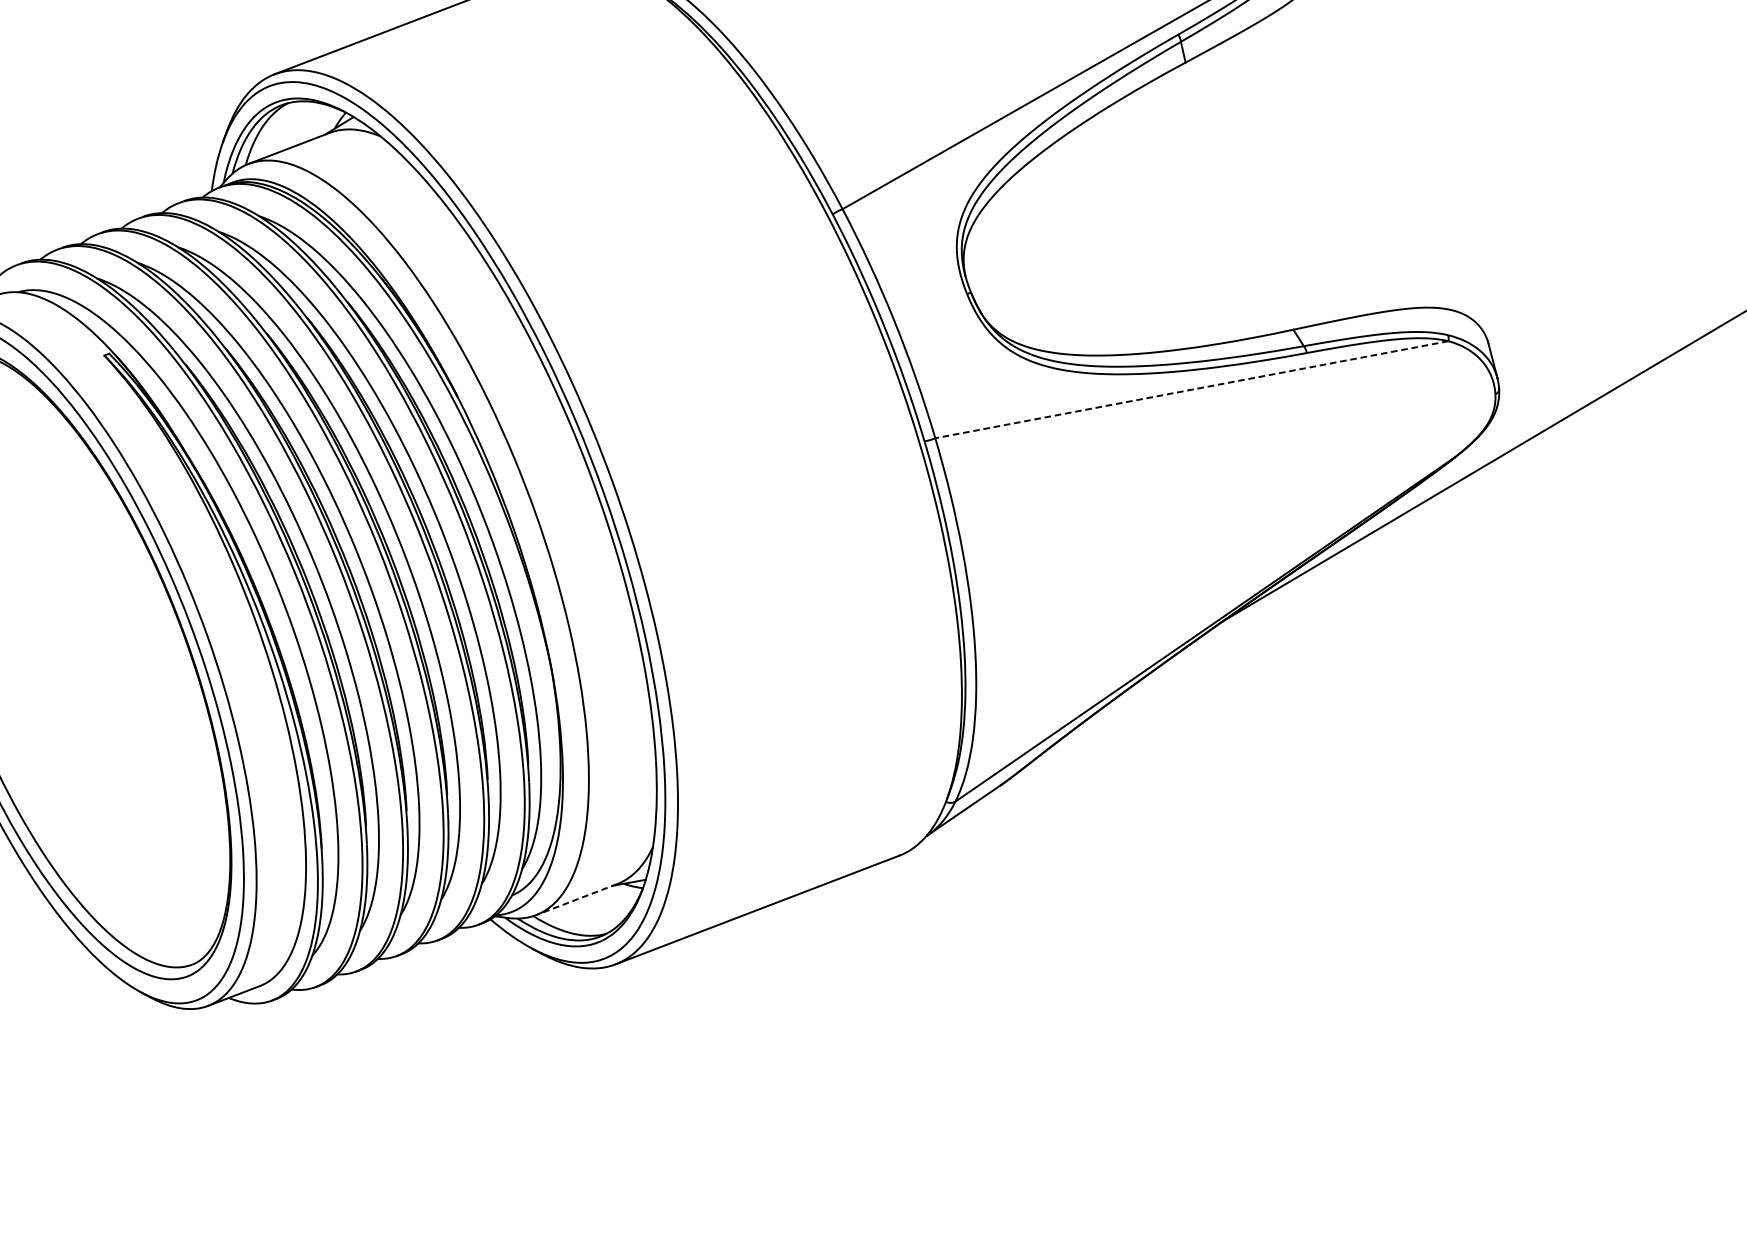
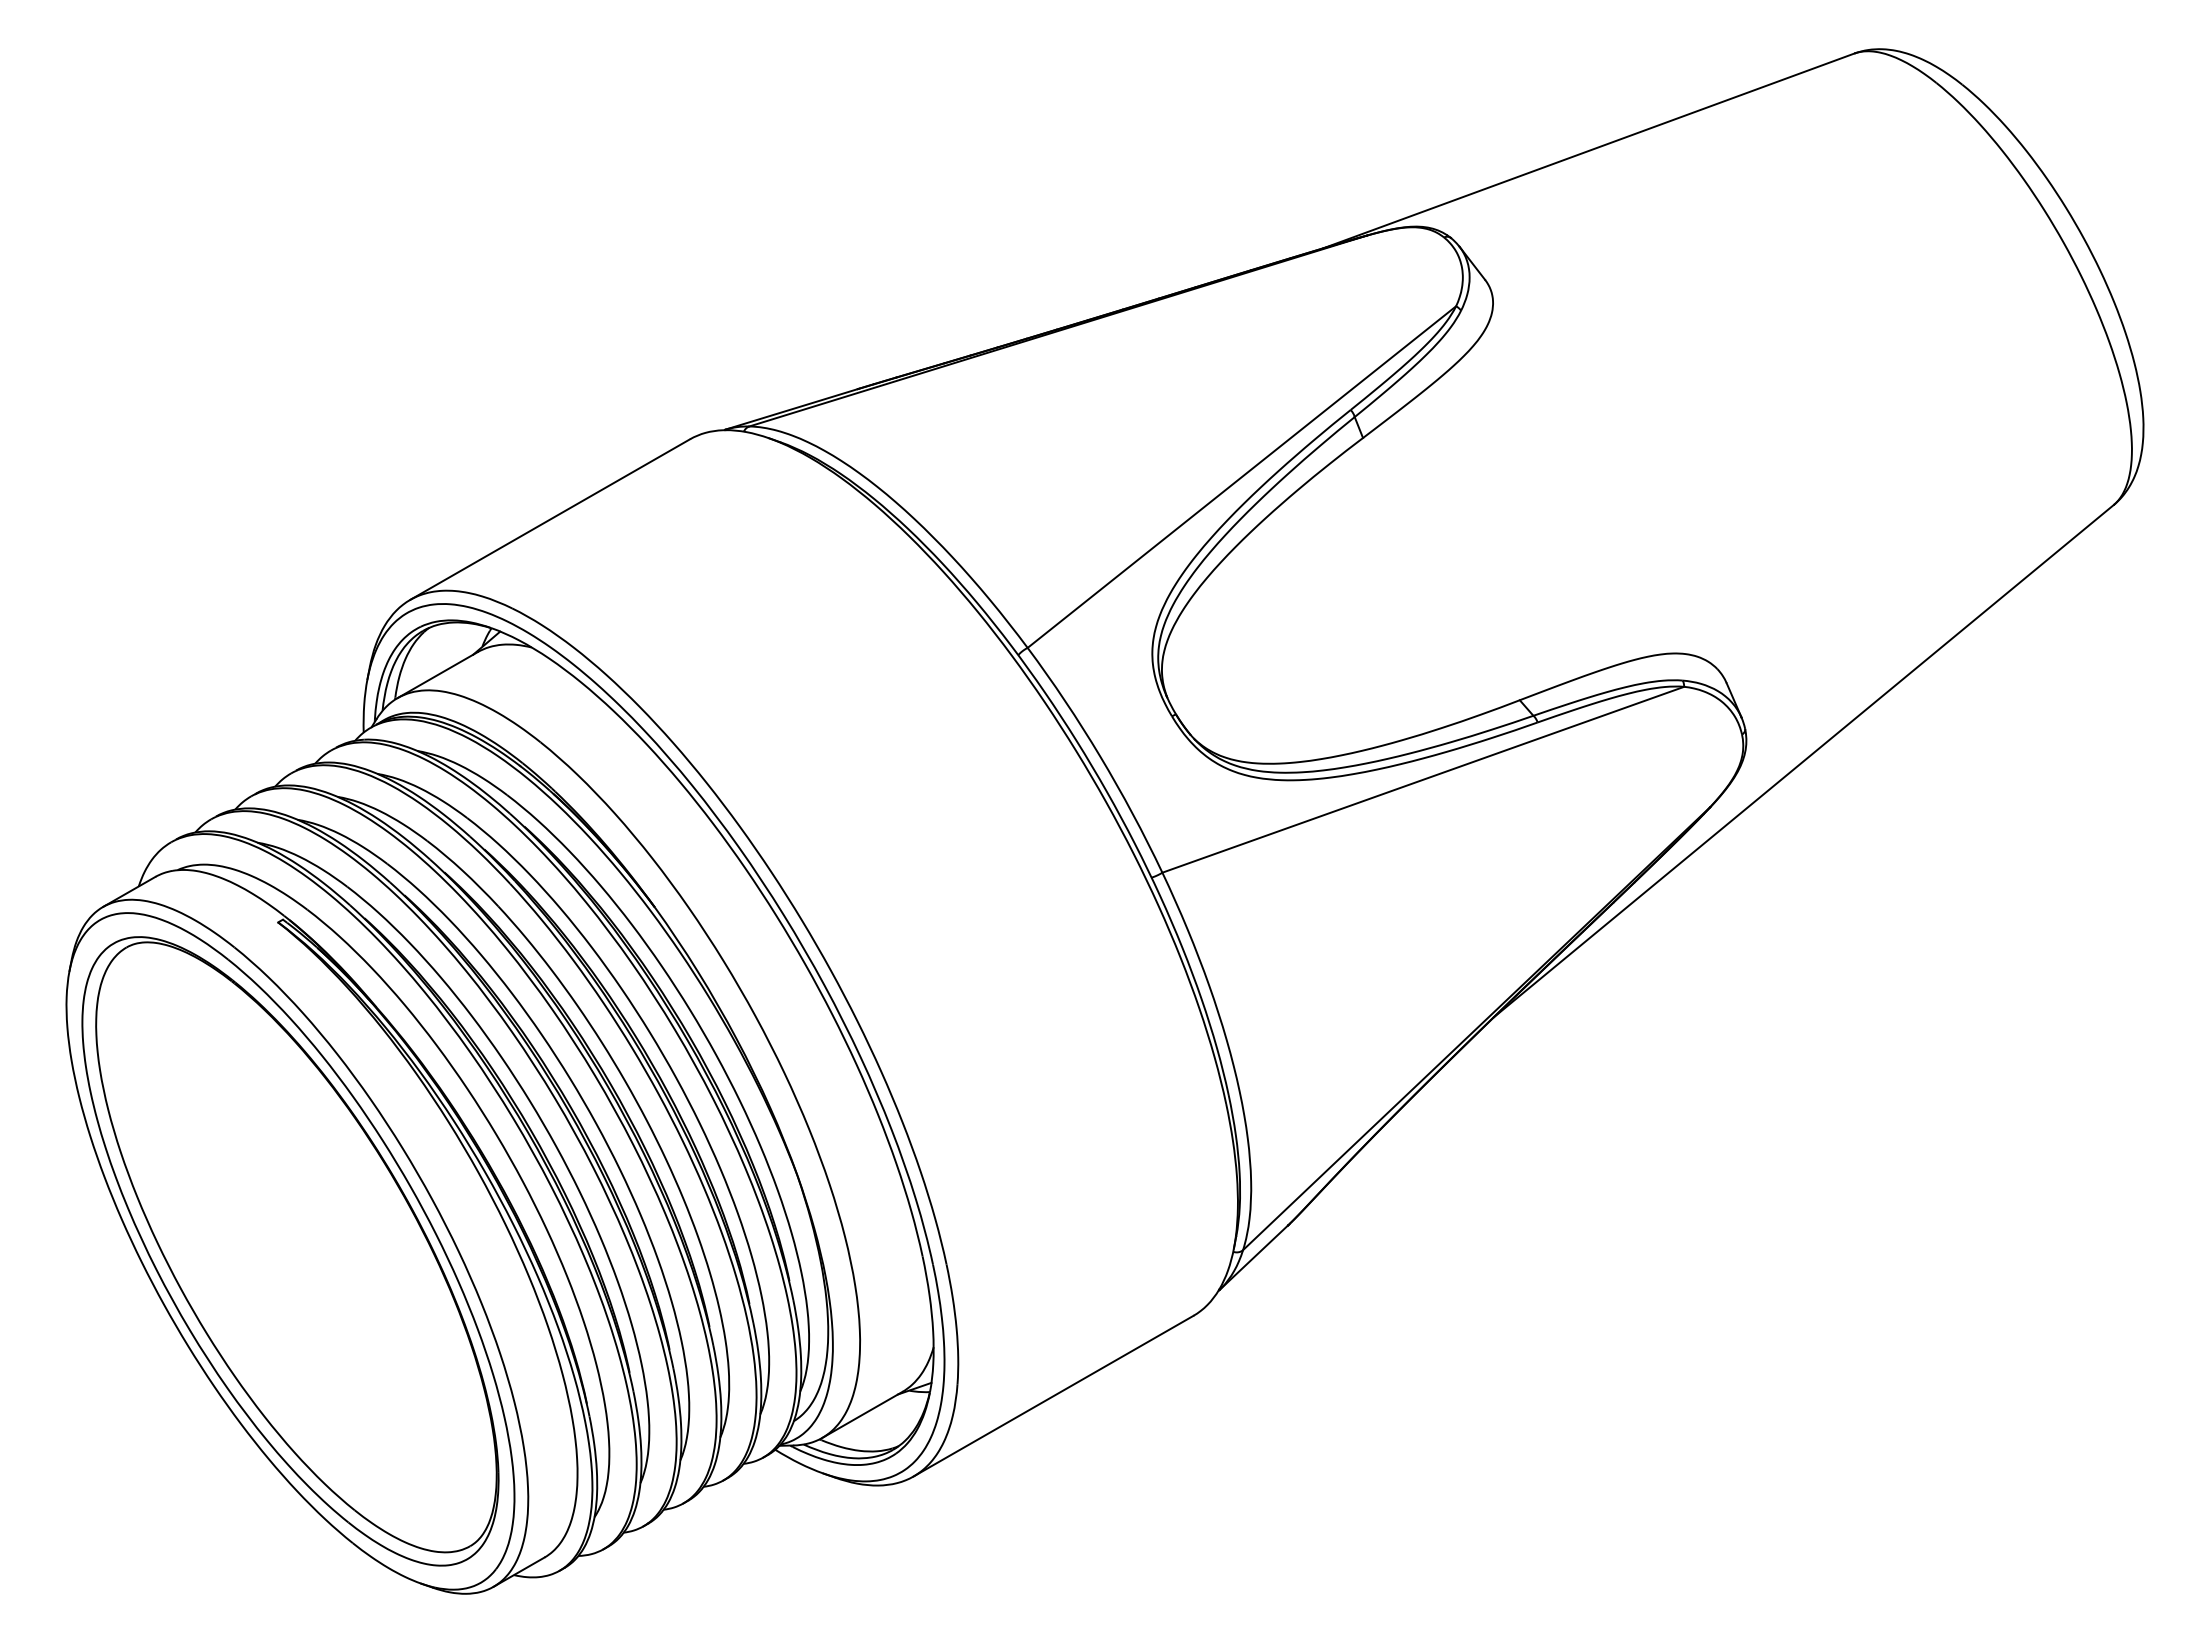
line: (1192, 389) -> (1423, 779), dashed -> solid
line: (575, 899) -> (861, 1415), dashed -> solid

